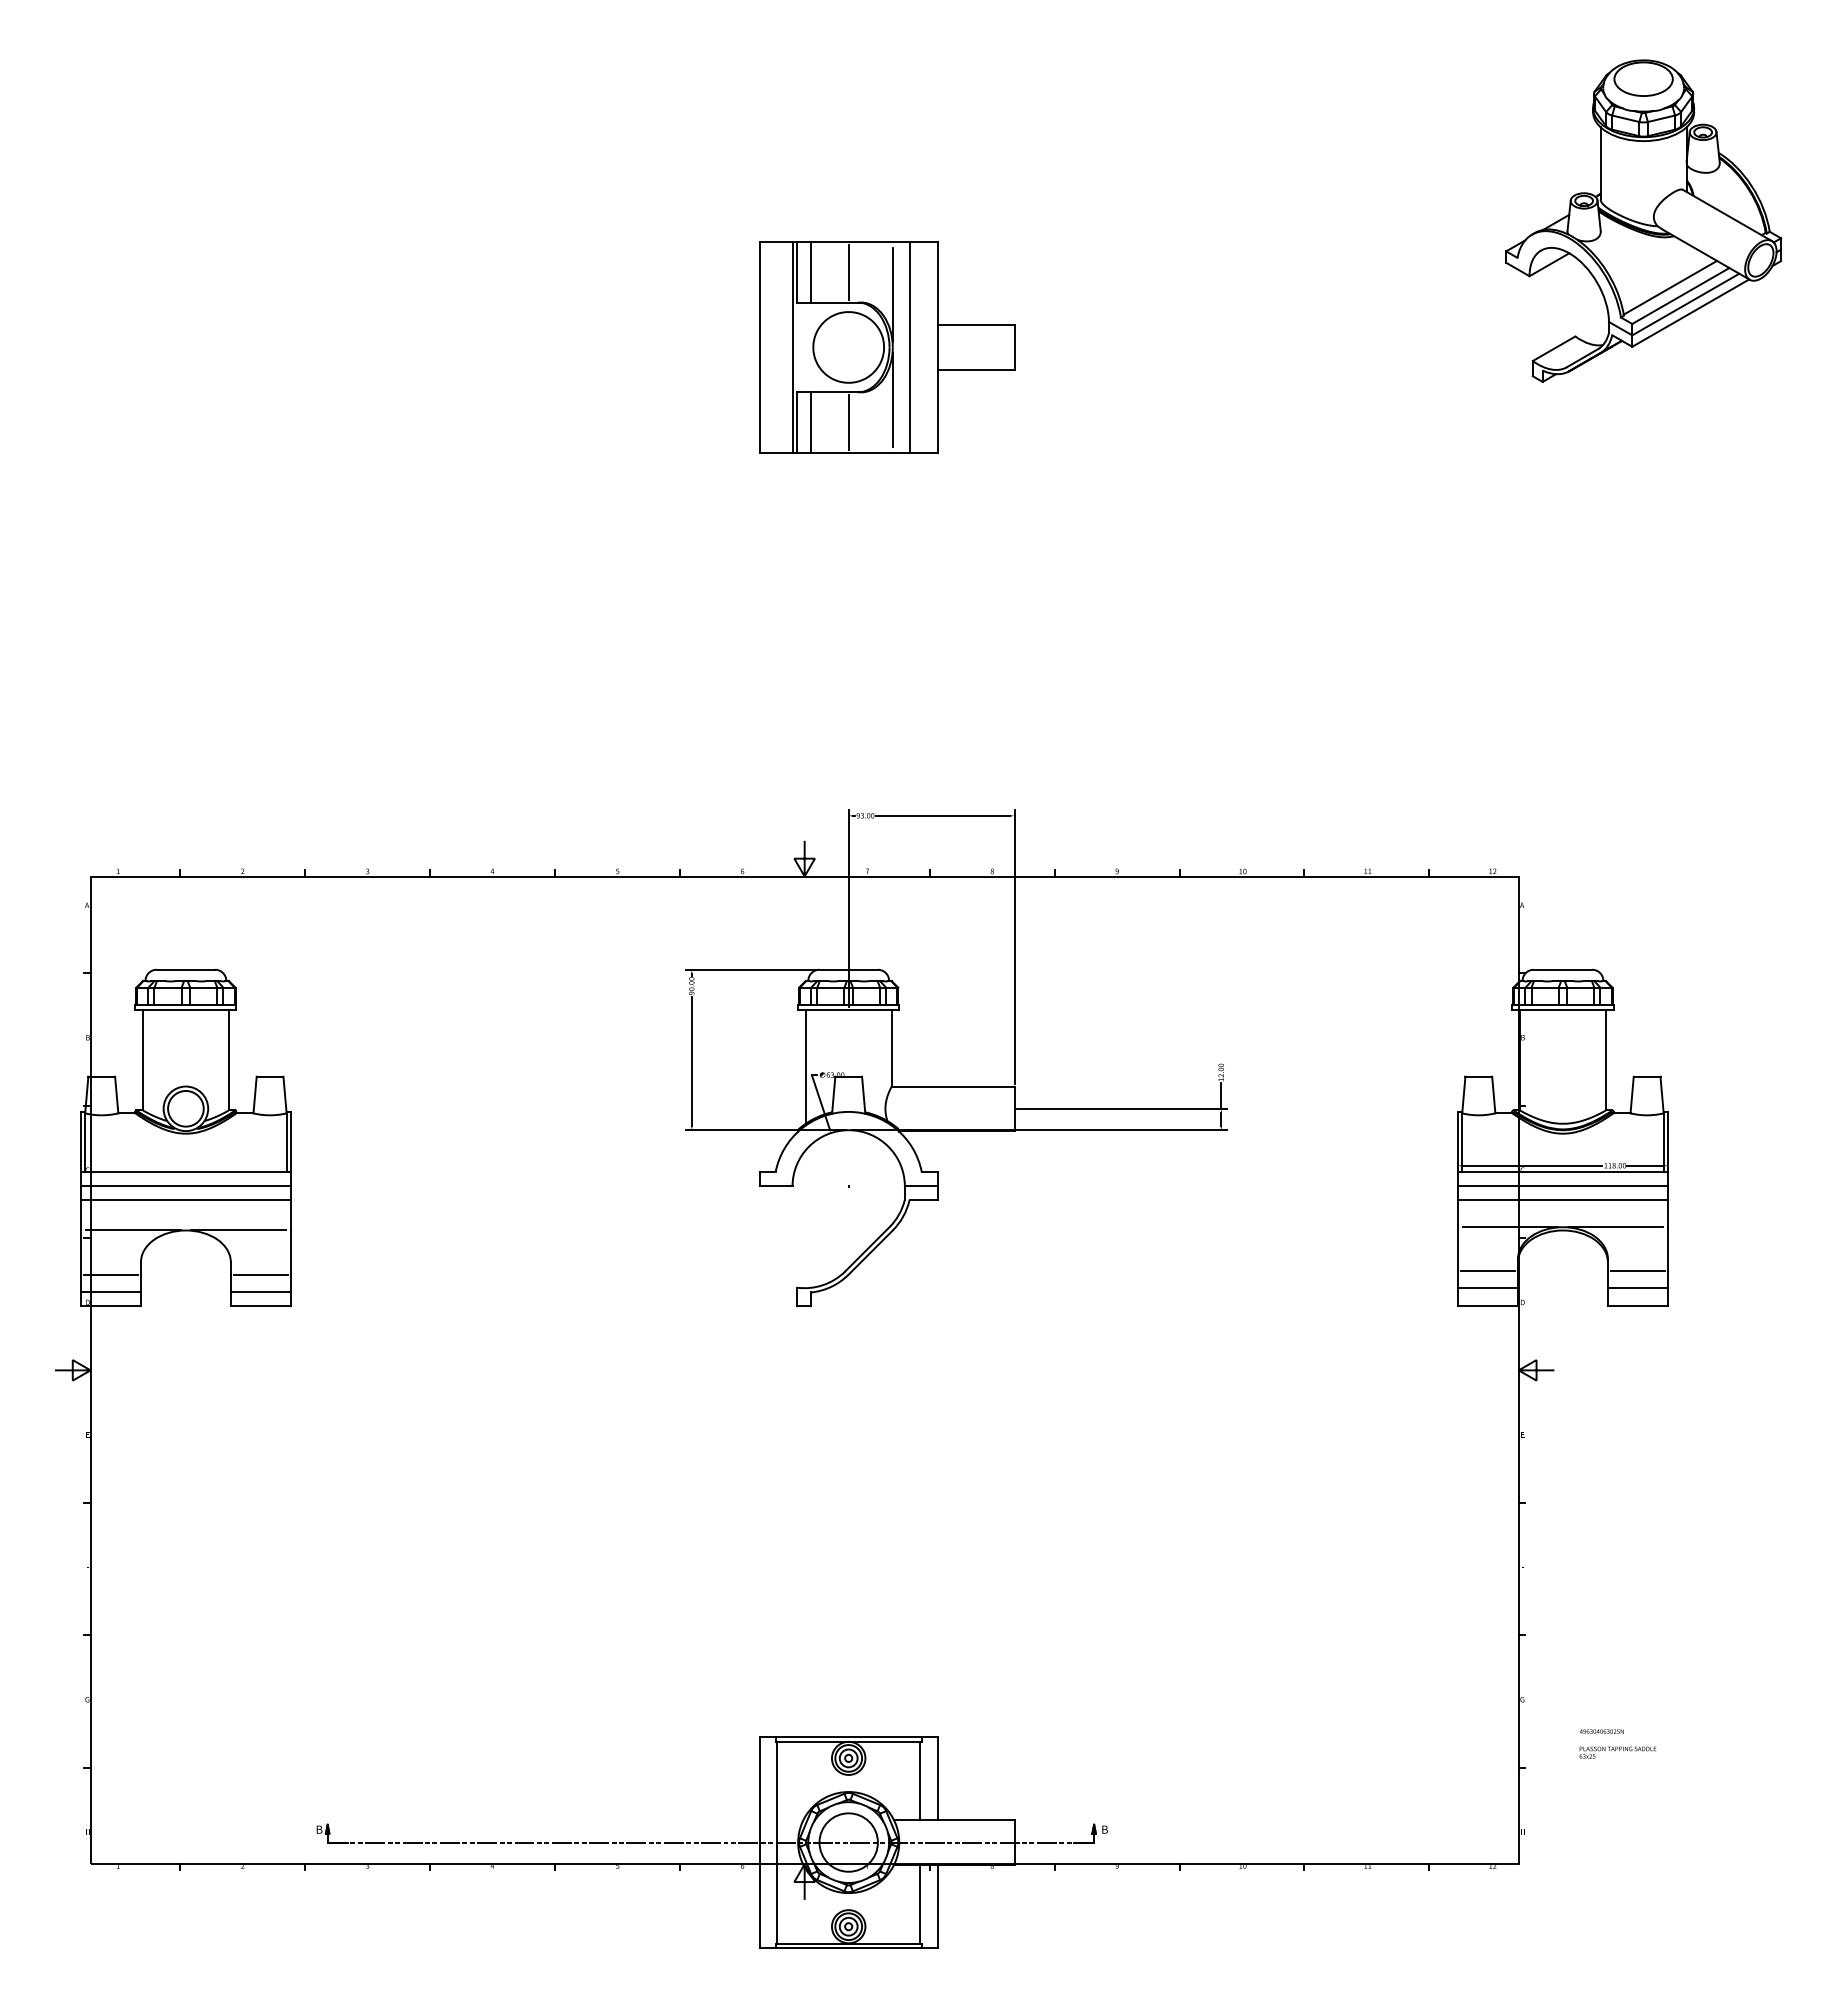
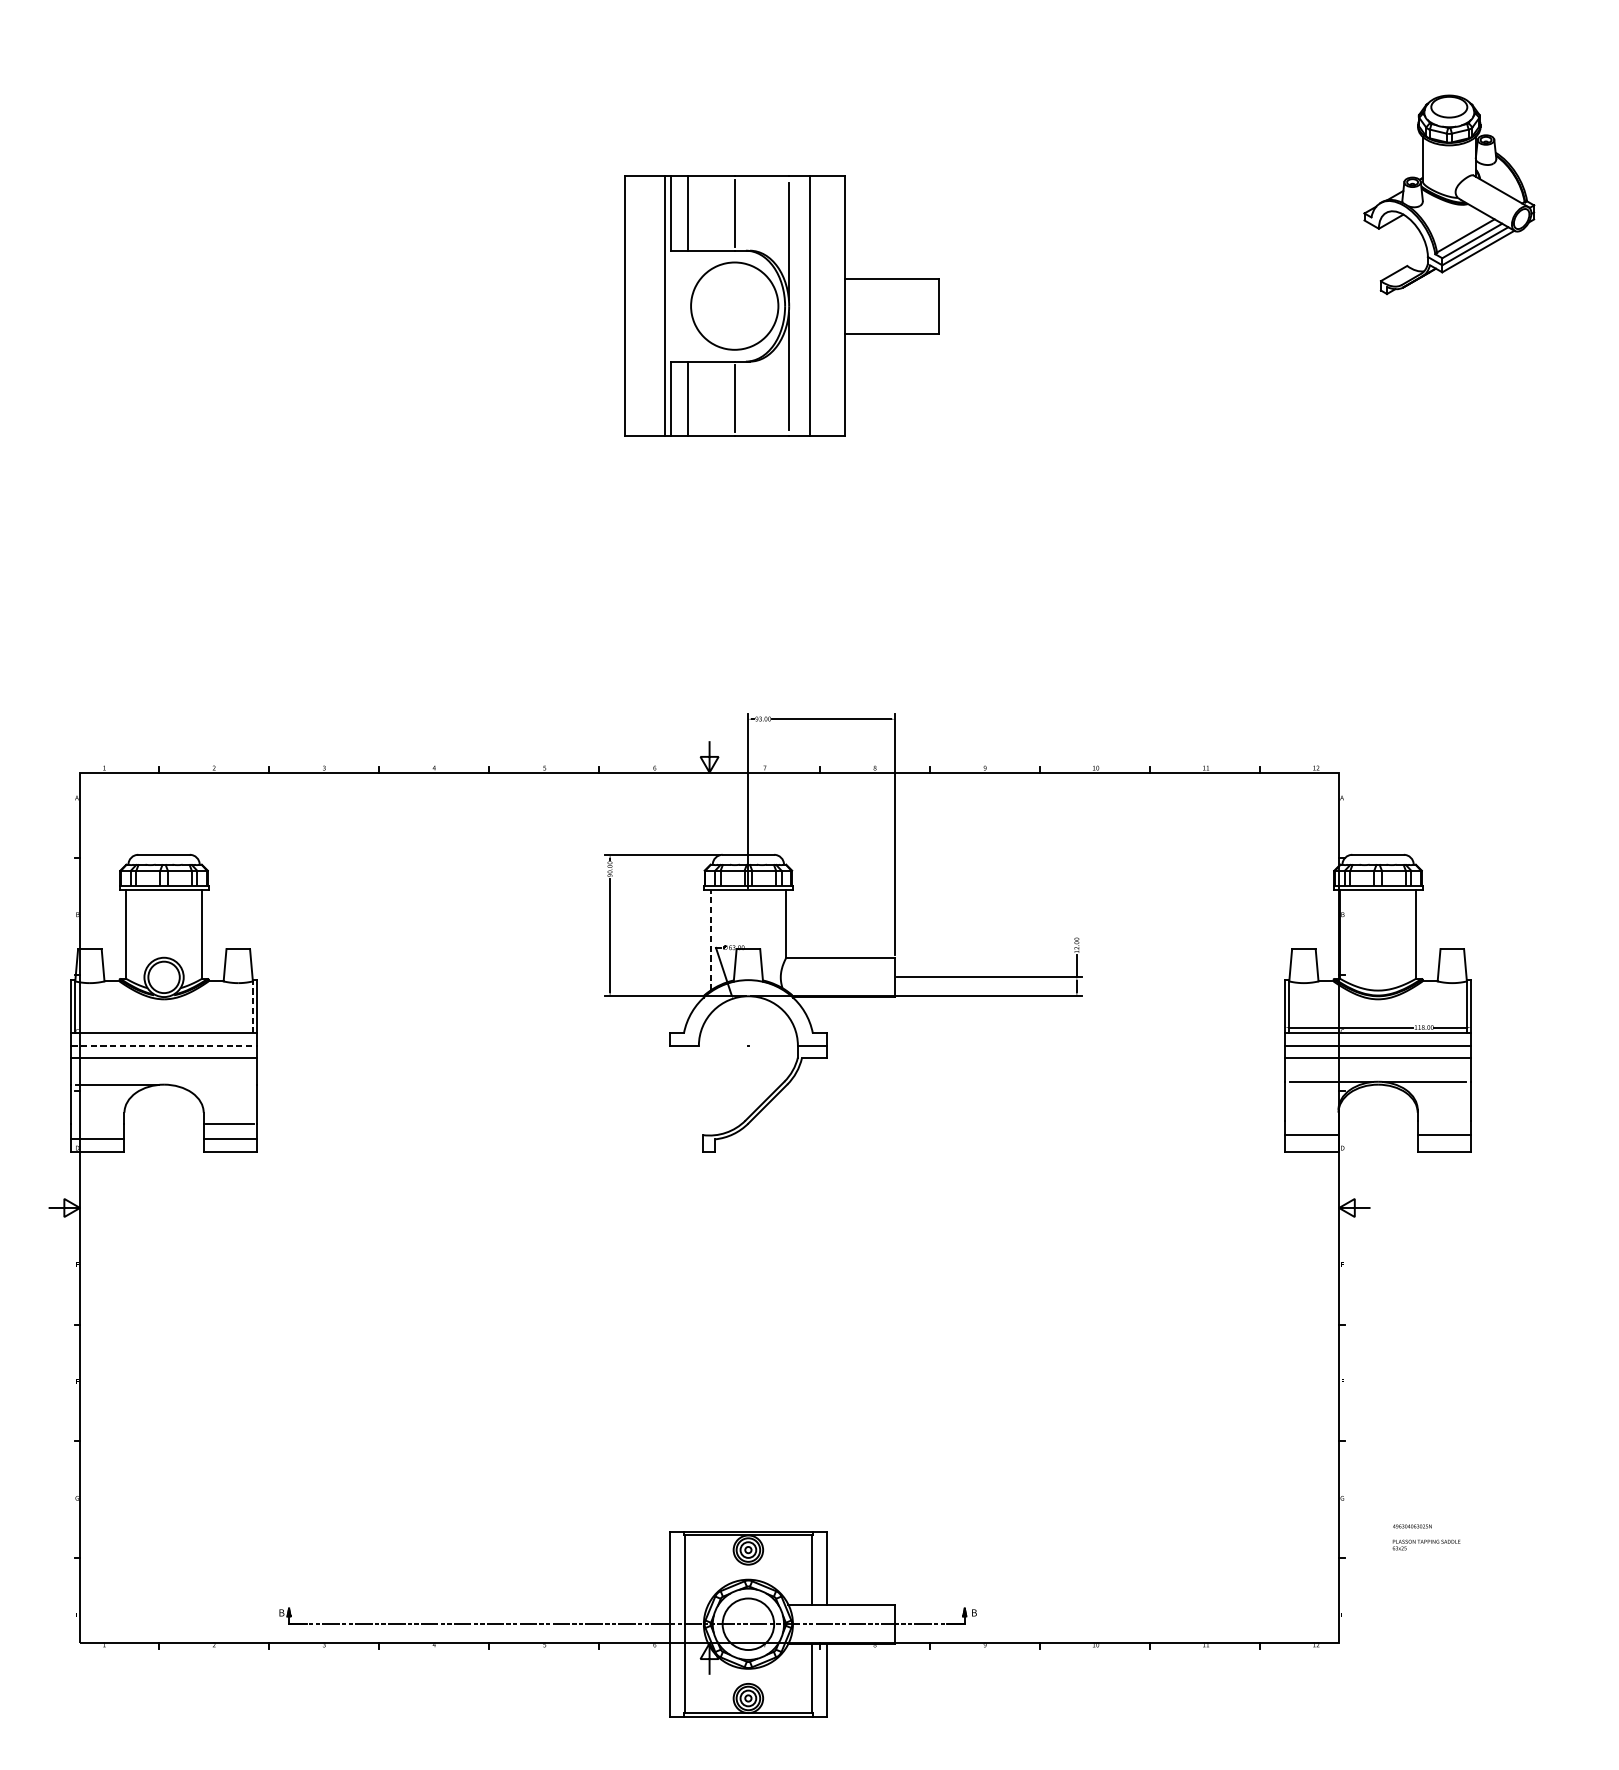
part: (1643, 220) -> (1449, 194), size x0.7
part: (887, 347) -> (782, 306), size x1.4
line: (805, 1066) -> (710, 940), solid -> dashed
line: (286, 1141) -> (252, 1006), solid -> dashed
line: (186, 1186) -> (164, 1045), solid -> dashed
line: (238, 1230) -> (210, 1084), removed
line: (1487, 1271) -> (1311, 1120), removed
line: (1637, 1271) -> (1443, 1120), removed
line: (110, 1274) -> (97, 1123), removed

